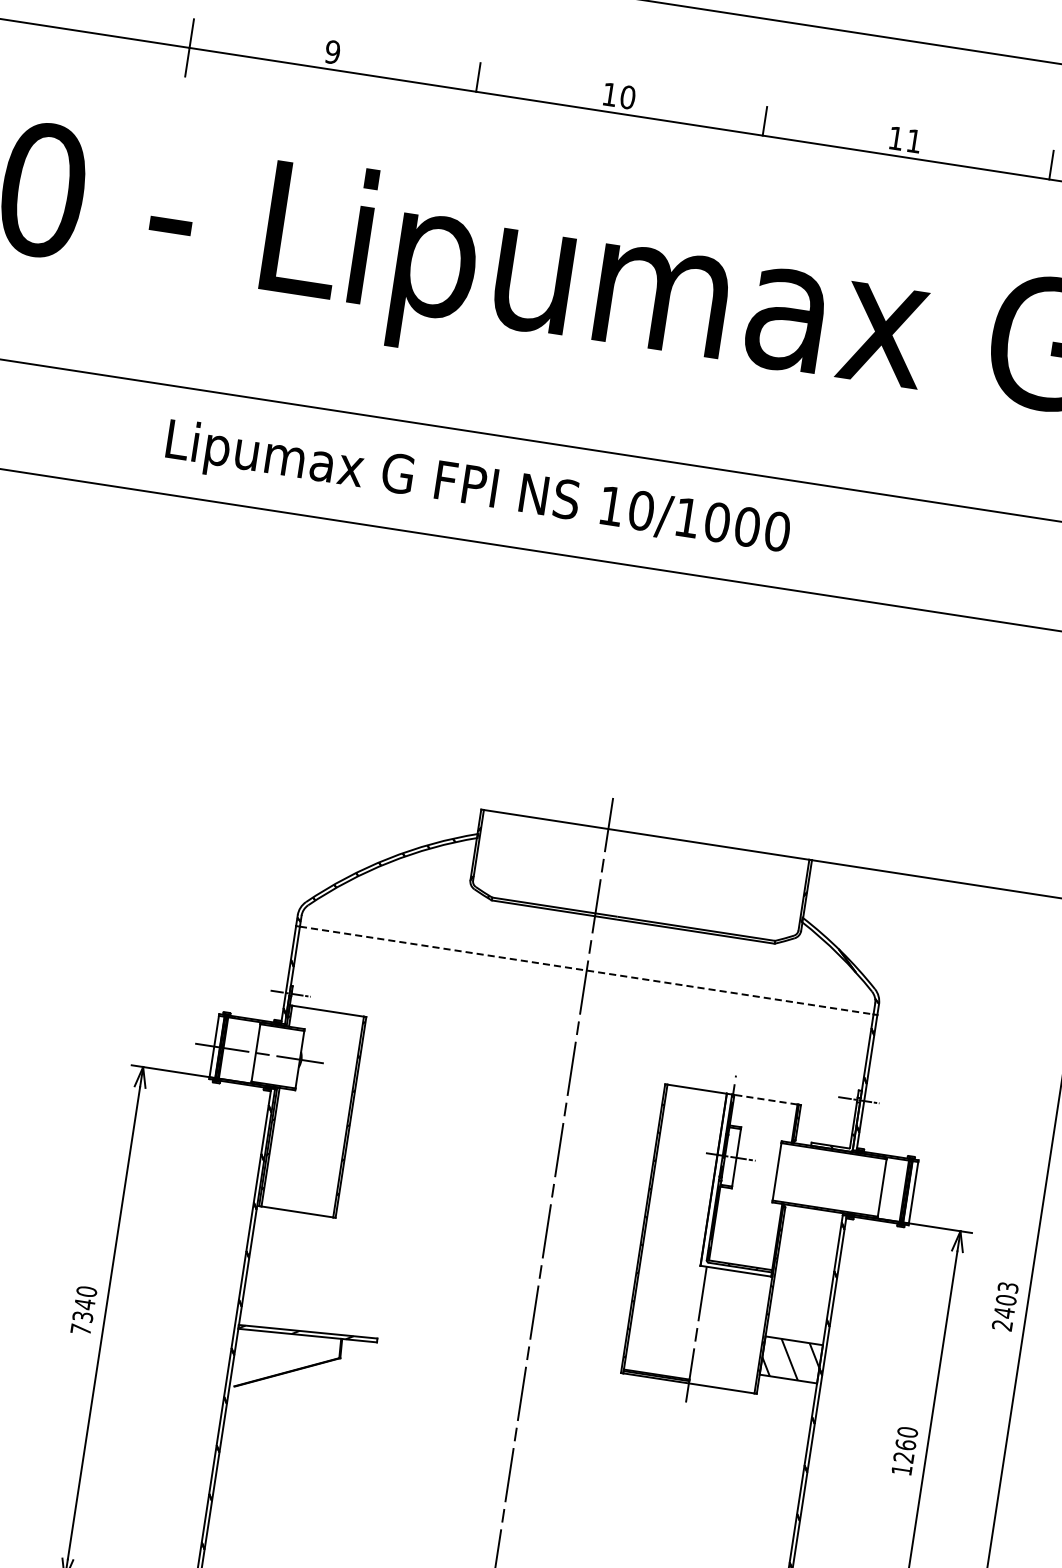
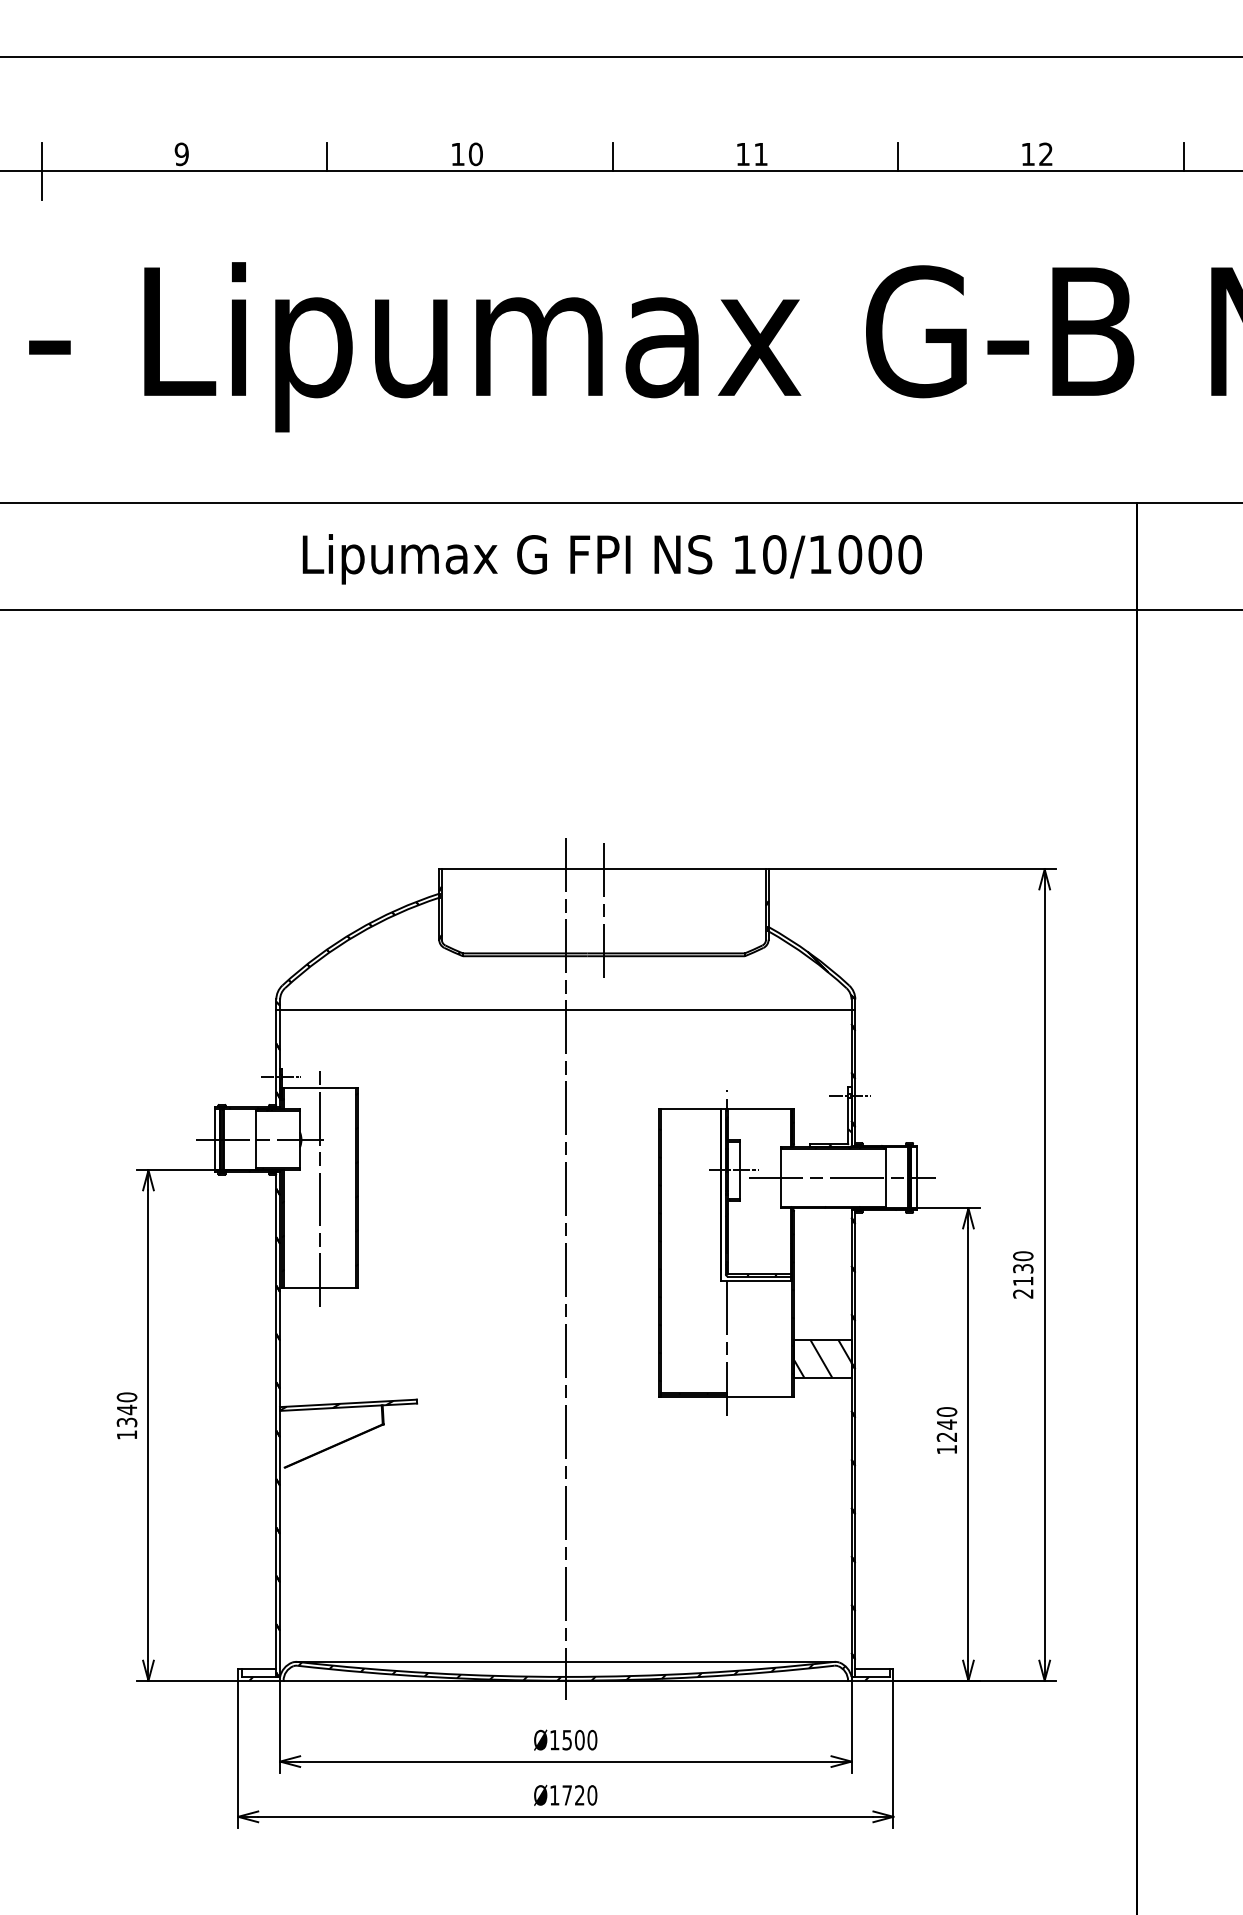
text: (476, 490) -> (611, 559), moved
line: (640, 873) -> (603, 907), added
line: (586, 970) -> (565, 1010), dashed -> solid
line: (765, 1099) -> (759, 1109), dashed -> solid
line: (313, 1111) -> (320, 1188), added
line: (838, 1180) -> (842, 1177), added
text: (1006, 1300) -> (1023, 1268), 2403 -> 2130
text: (80, 1328) -> (126, 1434), 7340 -> 1340
text: (905, 1444) -> (946, 1424), 1260 -> 1240

